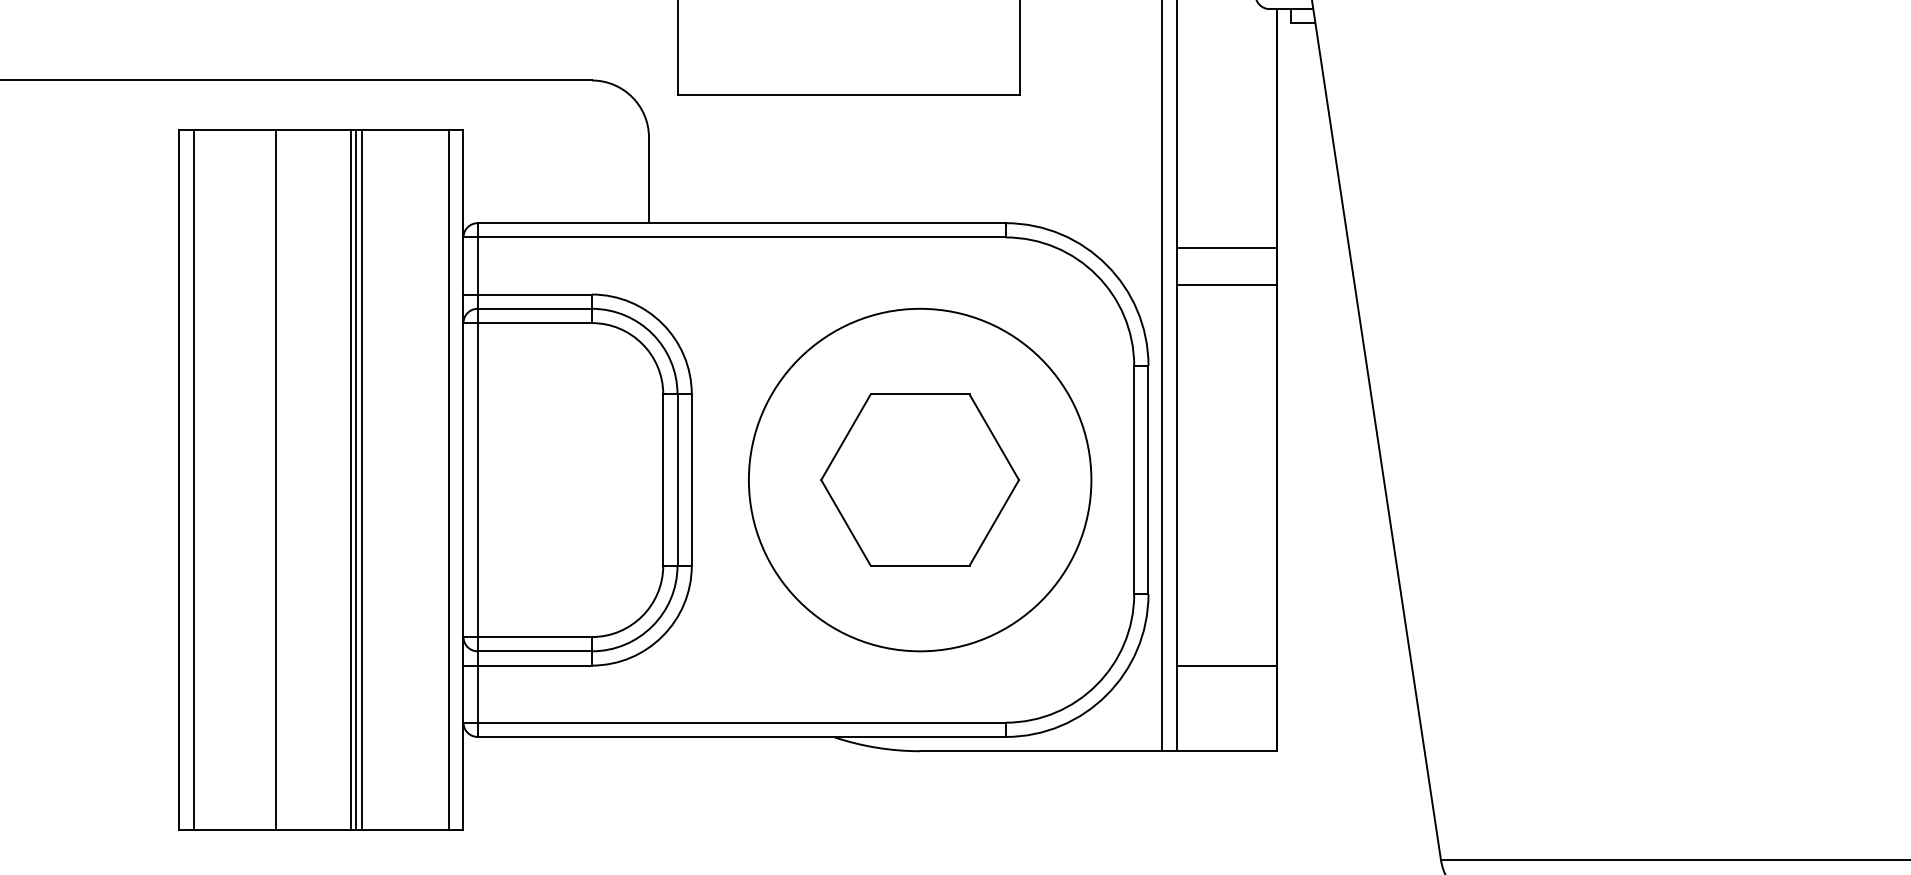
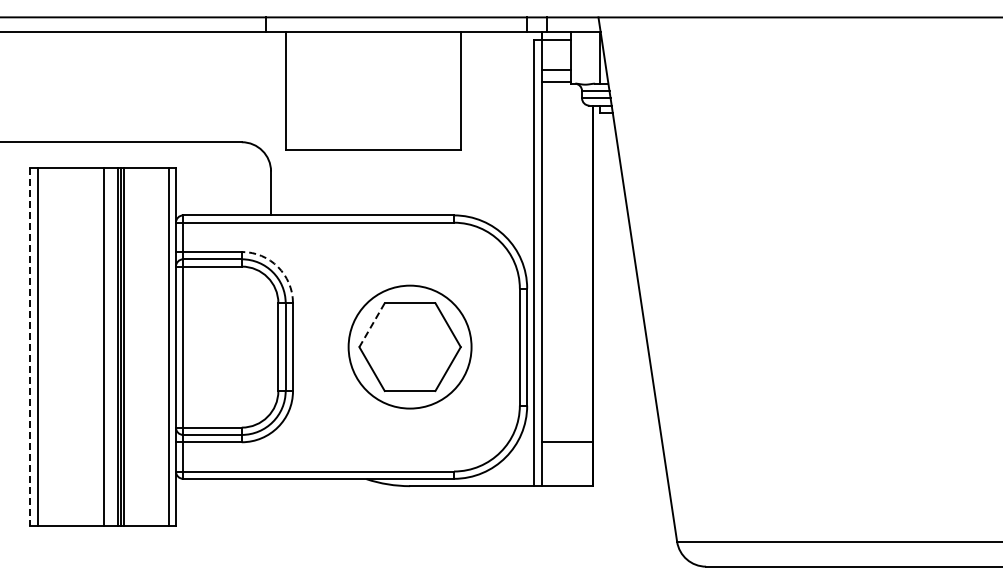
line: (1225, 246) -> (566, 227), removed
line: (1225, 285) -> (566, 247), removed
arc: (663, 324) -> (278, 267), solid -> dashed
line: (844, 437) -> (371, 325), solid -> dashed
line: (275, 478) -> (103, 346), moved
circle: (918, 478) -> (409, 346), size x0.7
line: (179, 480) -> (30, 347), solid -> dashed

